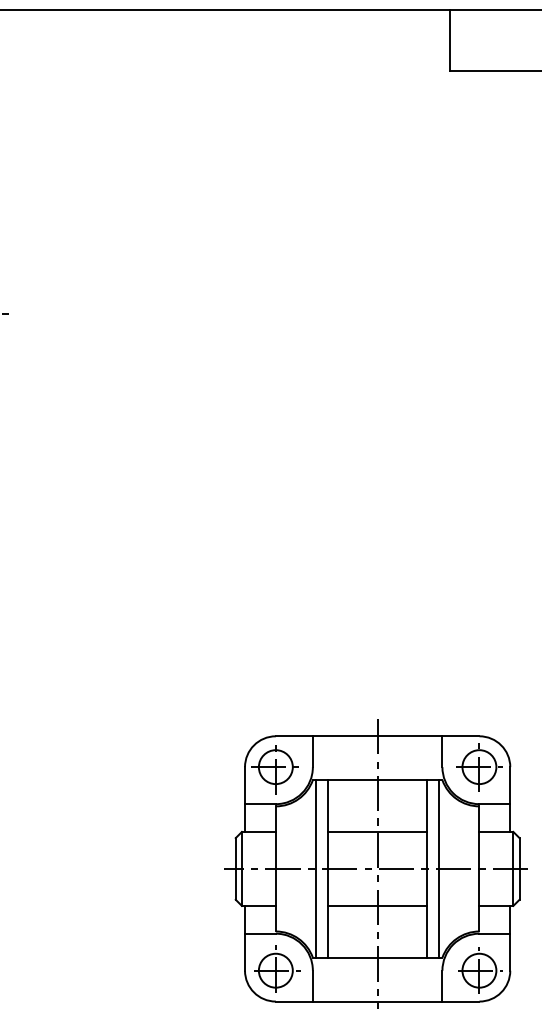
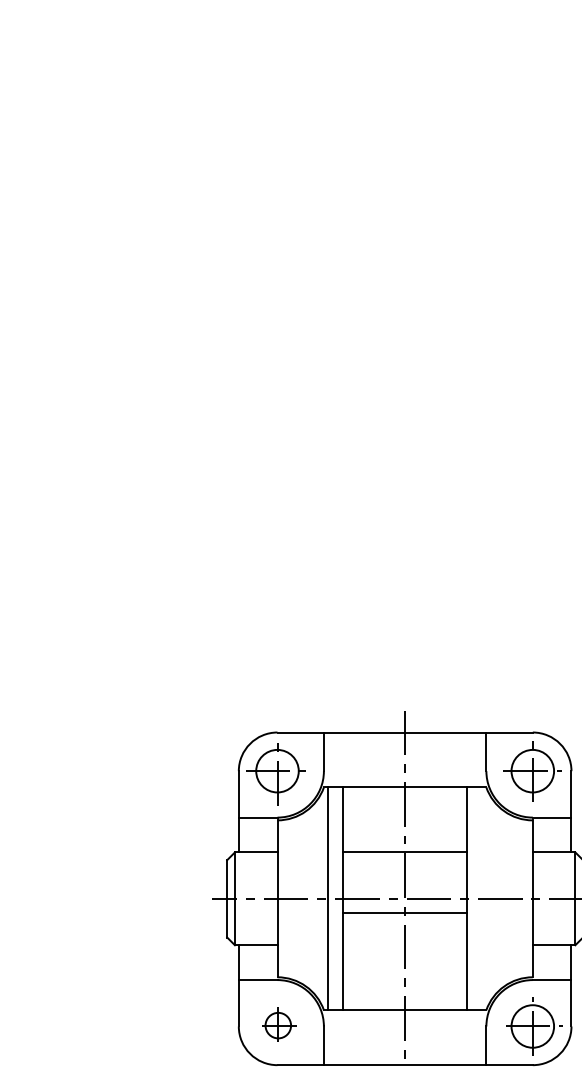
line: (439, 868) -> (482, 898), removed
line: (377, 905) -> (404, 912), moved
part: (277, 968) -> (279, 1023), size x0.6

